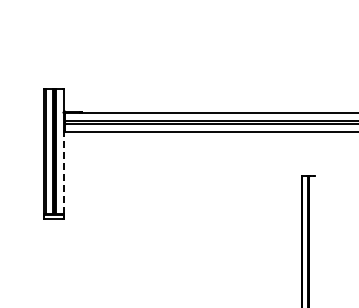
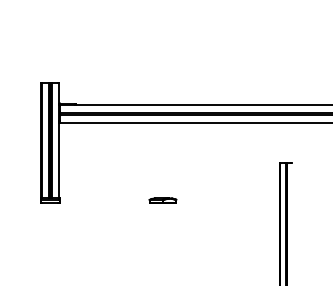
line: (63, 171) -> (58, 159), dashed -> solid
part: (175, 215) -> (162, 200), added

